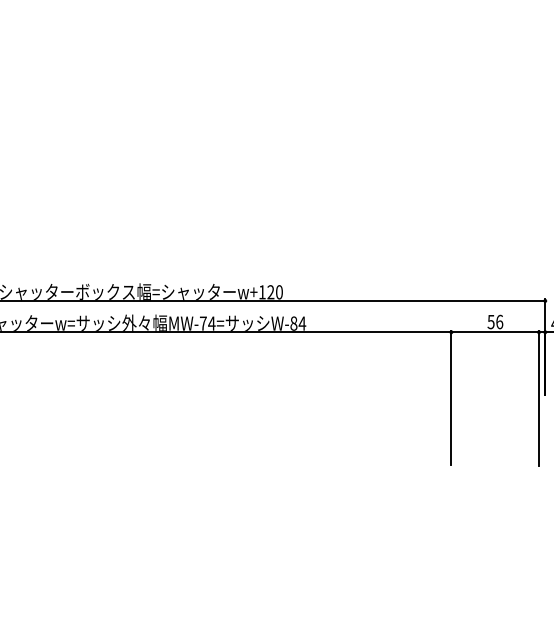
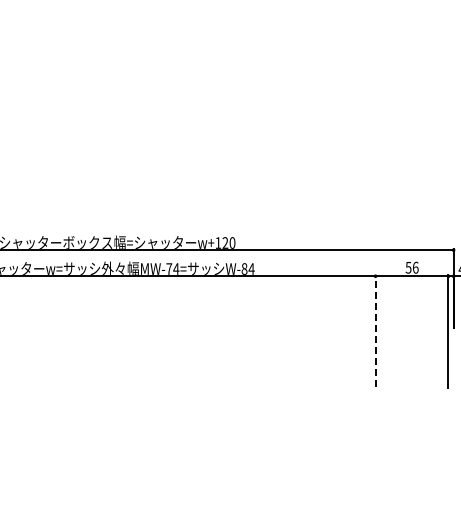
line: (451, 397) -> (375, 330), solid -> dashed

